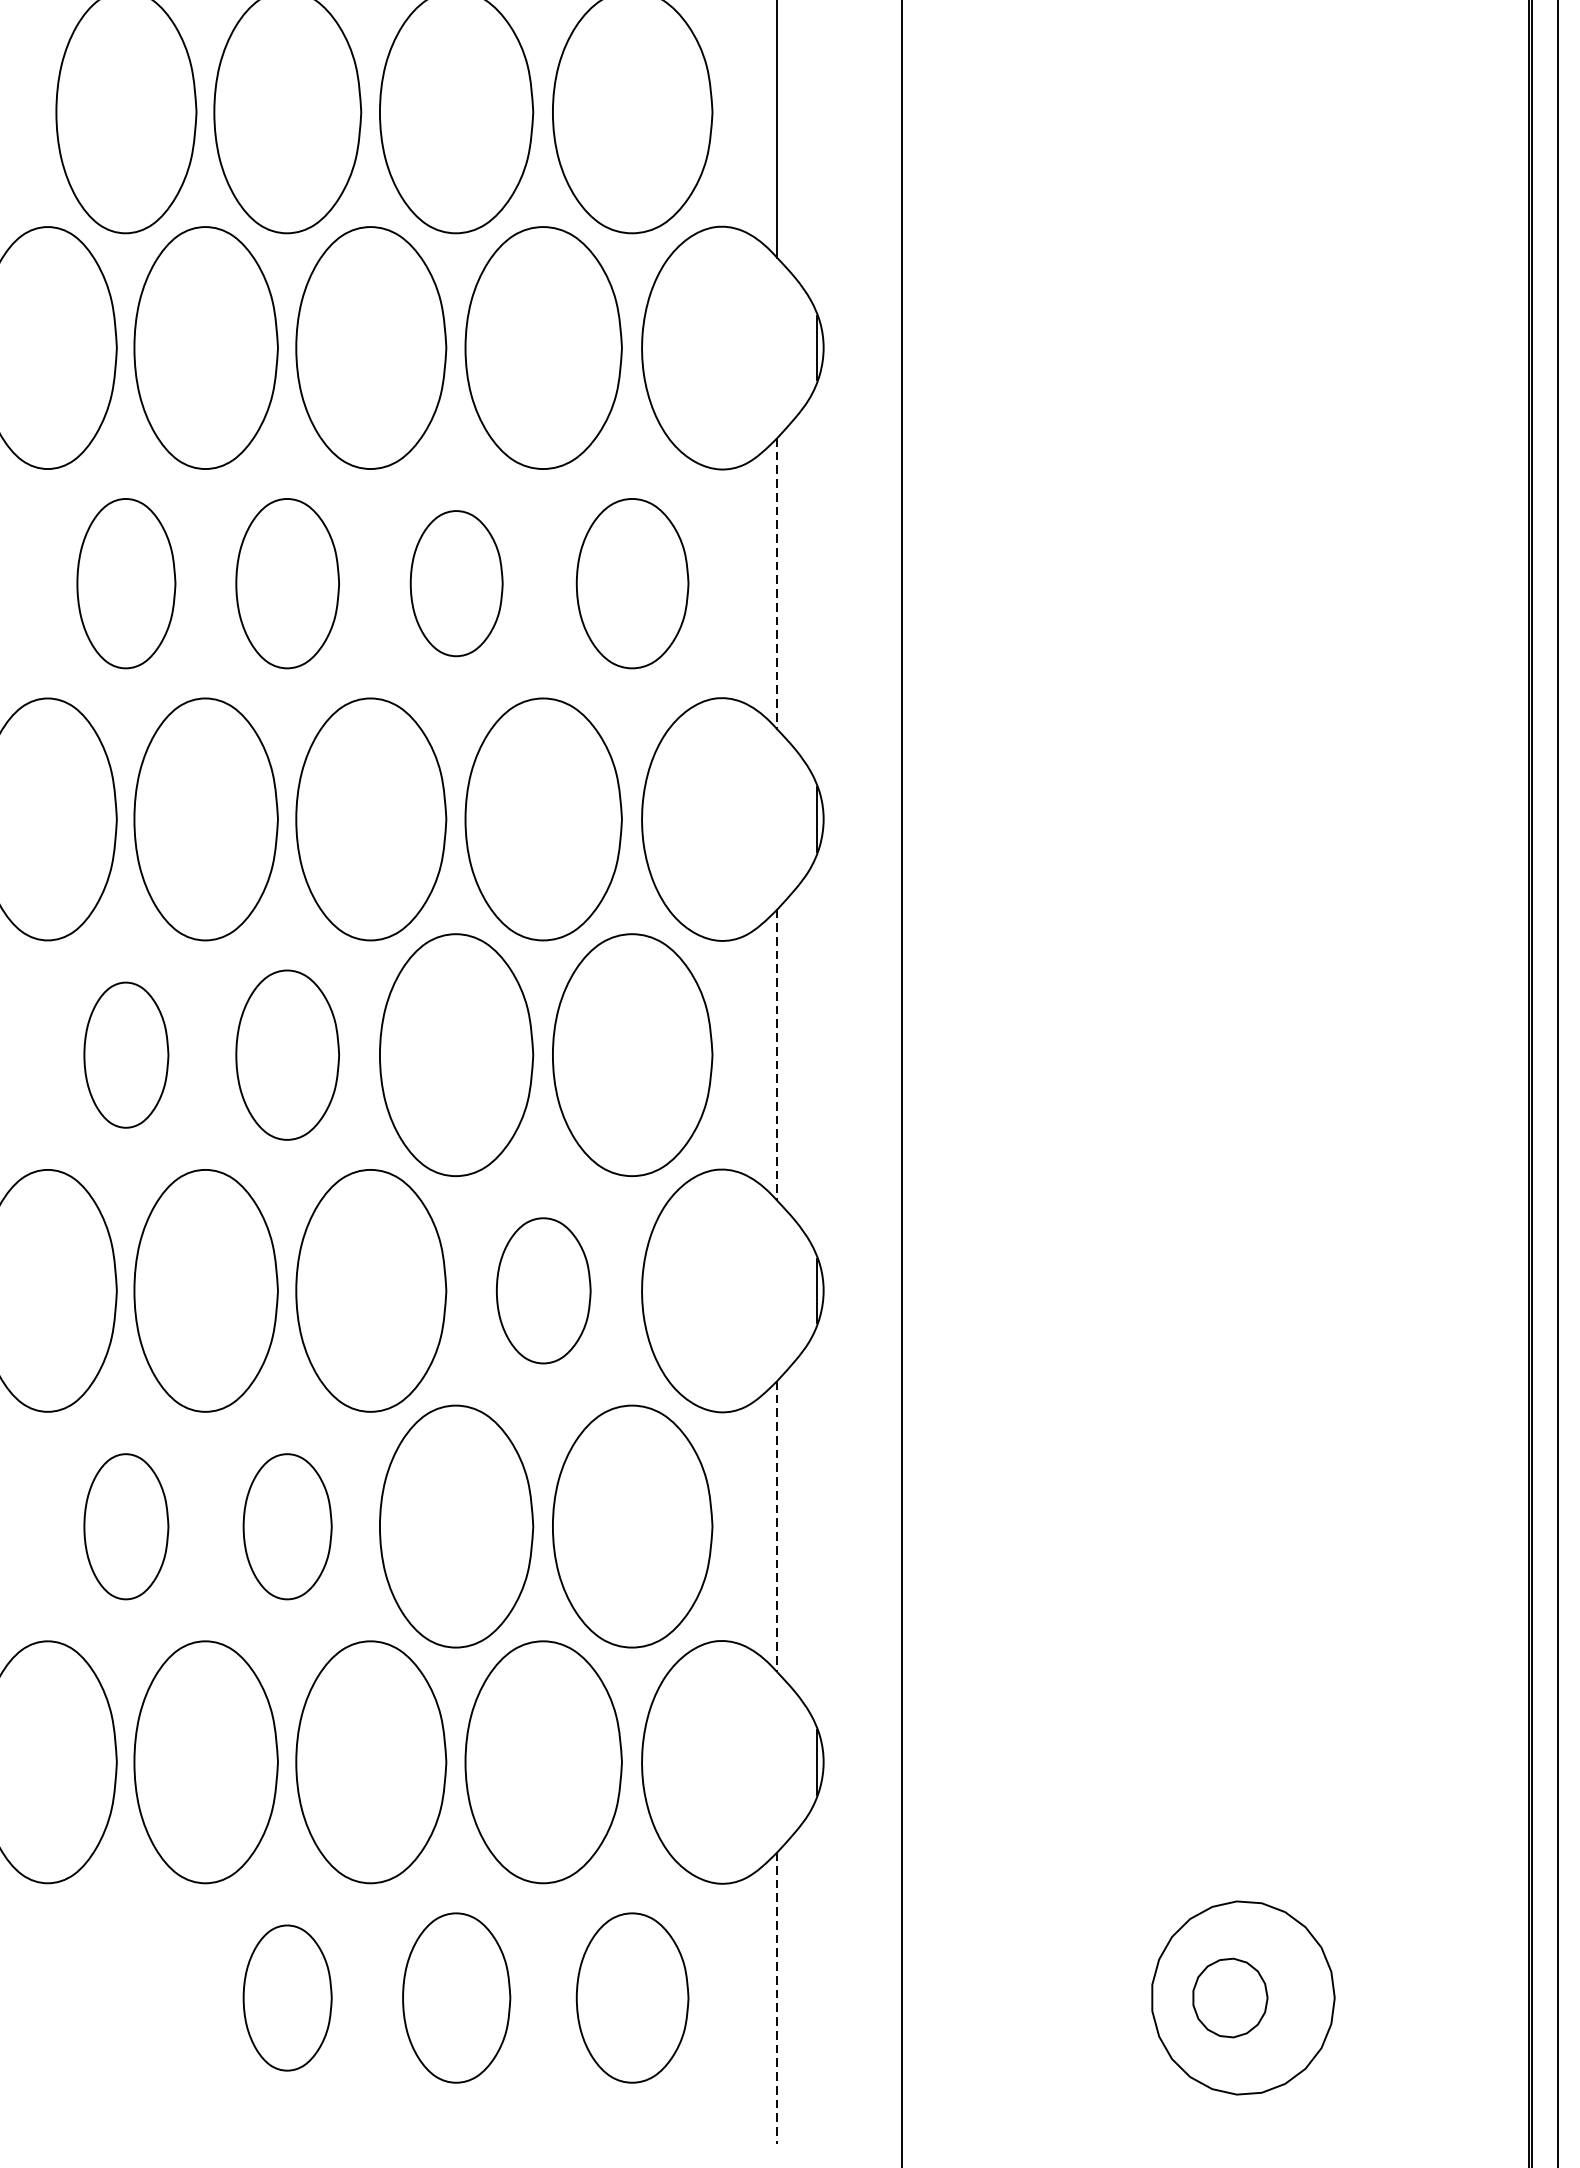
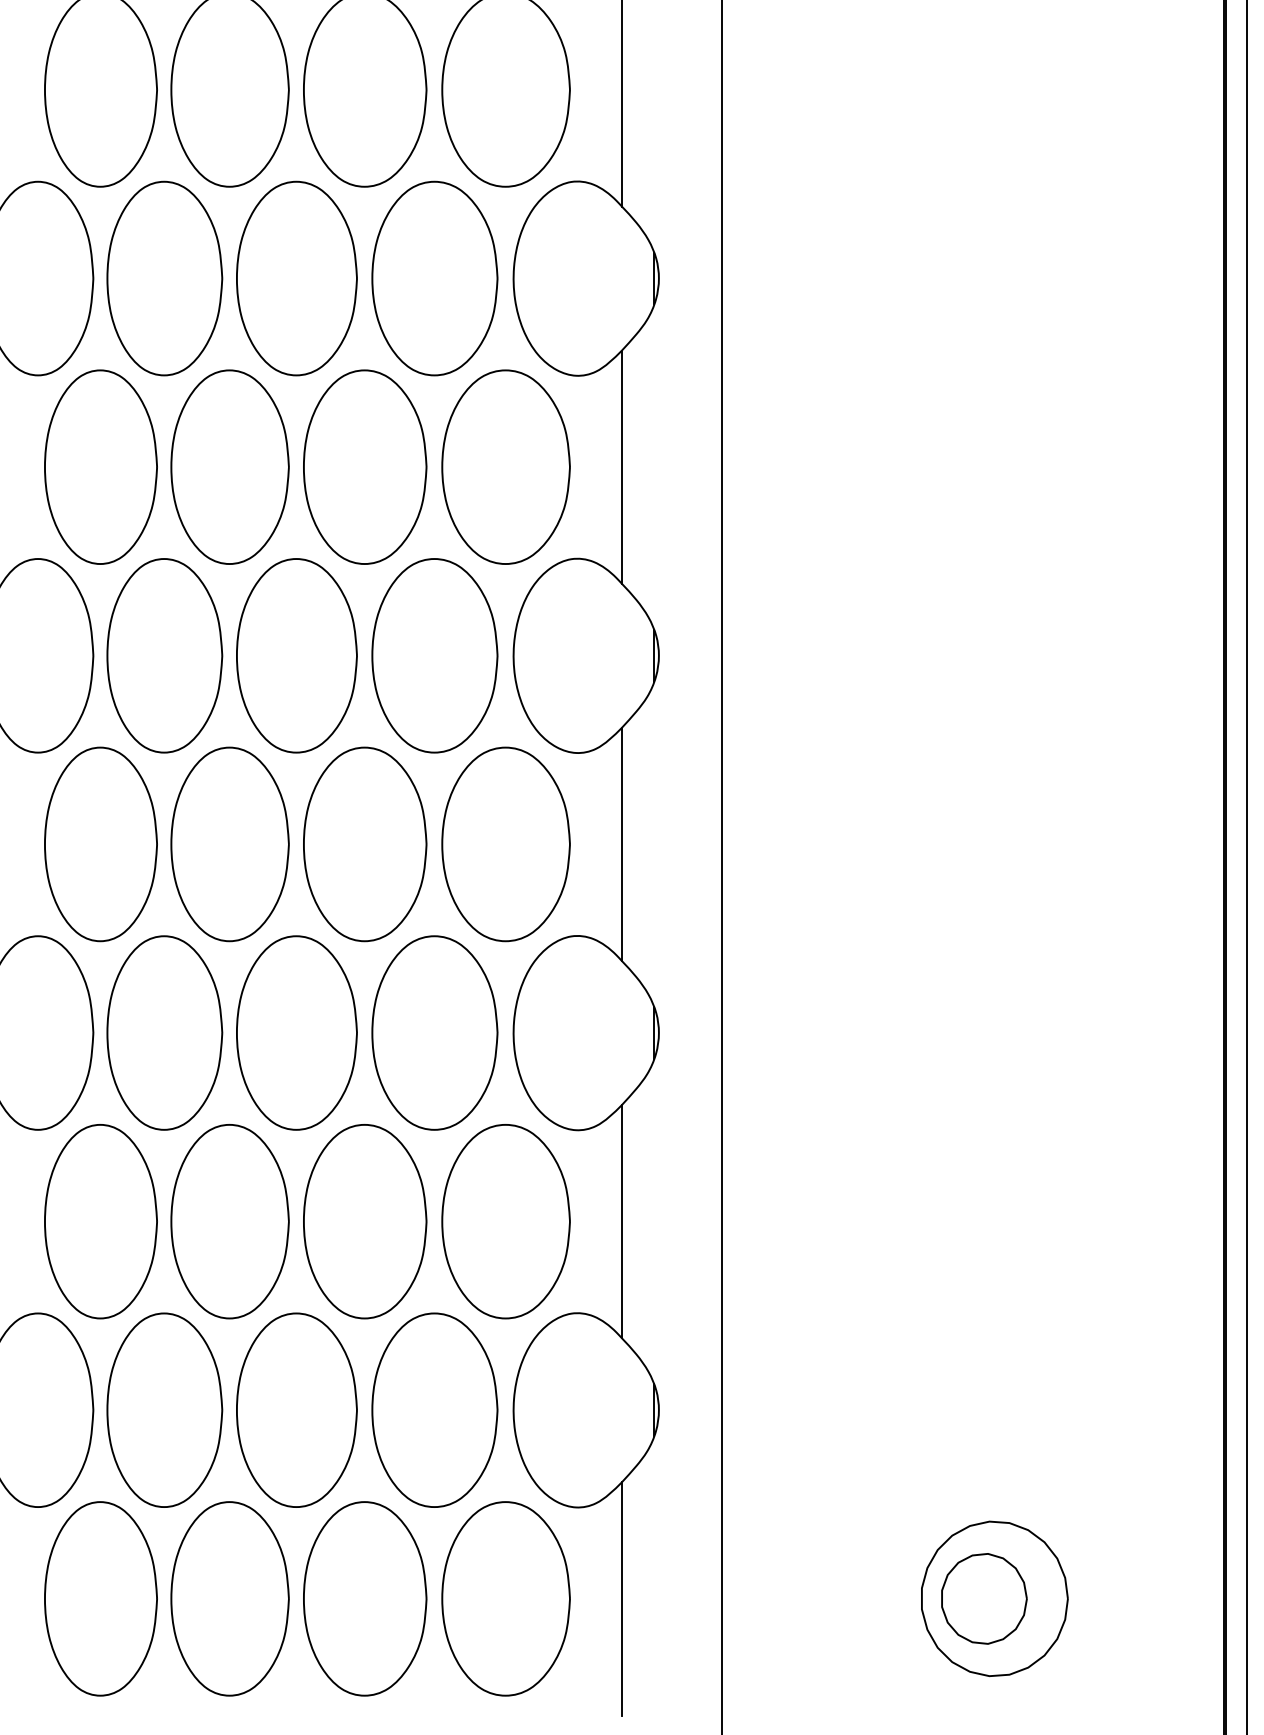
part: (125, 582) -> (100, 466), size x1.43
part: (286, 582) -> (229, 466), size x1.43
part: (456, 582) -> (365, 466), size x1.67
part: (631, 582) -> (505, 466), size x1.43
line: (776, 584) -> (621, 467), dashed -> solid
part: (125, 1055) -> (100, 844), size x1.67
part: (286, 1055) -> (229, 844), size x1.43
line: (776, 1055) -> (621, 844), dashed -> solid
part: (543, 1290) -> (434, 1032), size x1.67
part: (125, 1526) -> (100, 1221), size x1.67
part: (286, 1526) -> (229, 1221), size x1.67
line: (776, 1526) -> (621, 1221), dashed -> solid
part: (125, 1997) -> (100, 1598), added
part: (286, 1997) -> (229, 1598), size x1.67
part: (456, 1997) -> (365, 1598), size x1.43
part: (631, 1997) -> (505, 1598), size x1.43
line: (776, 1997) -> (621, 1598), dashed -> solid
part: (1230, 1997) -> (984, 1598), size x1.43

